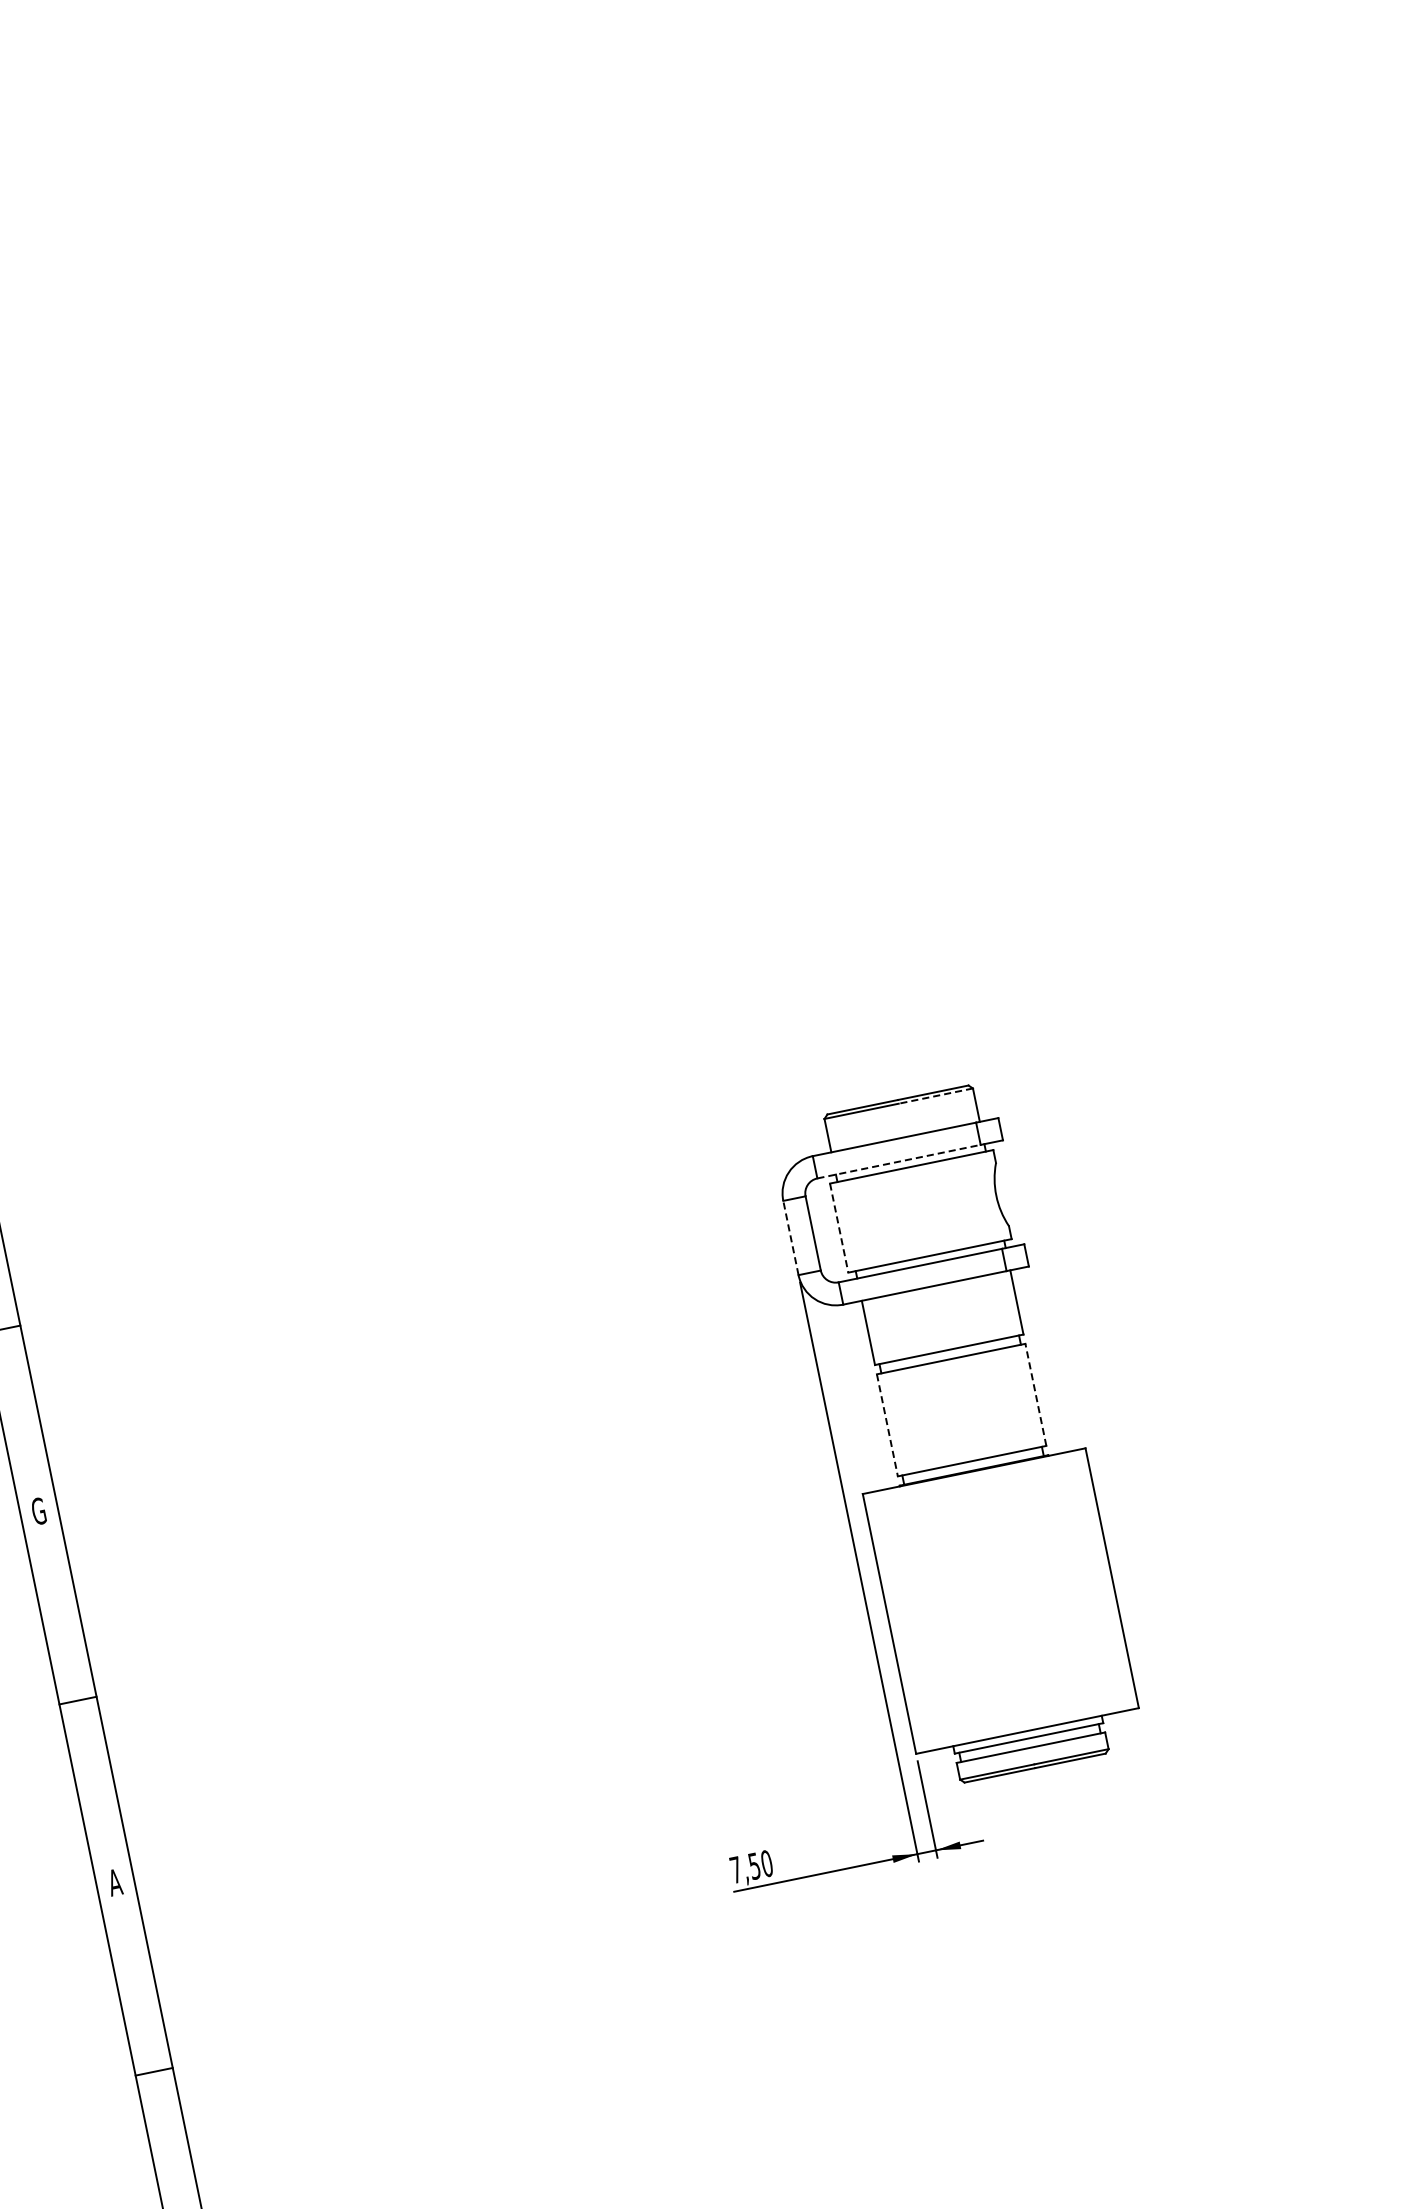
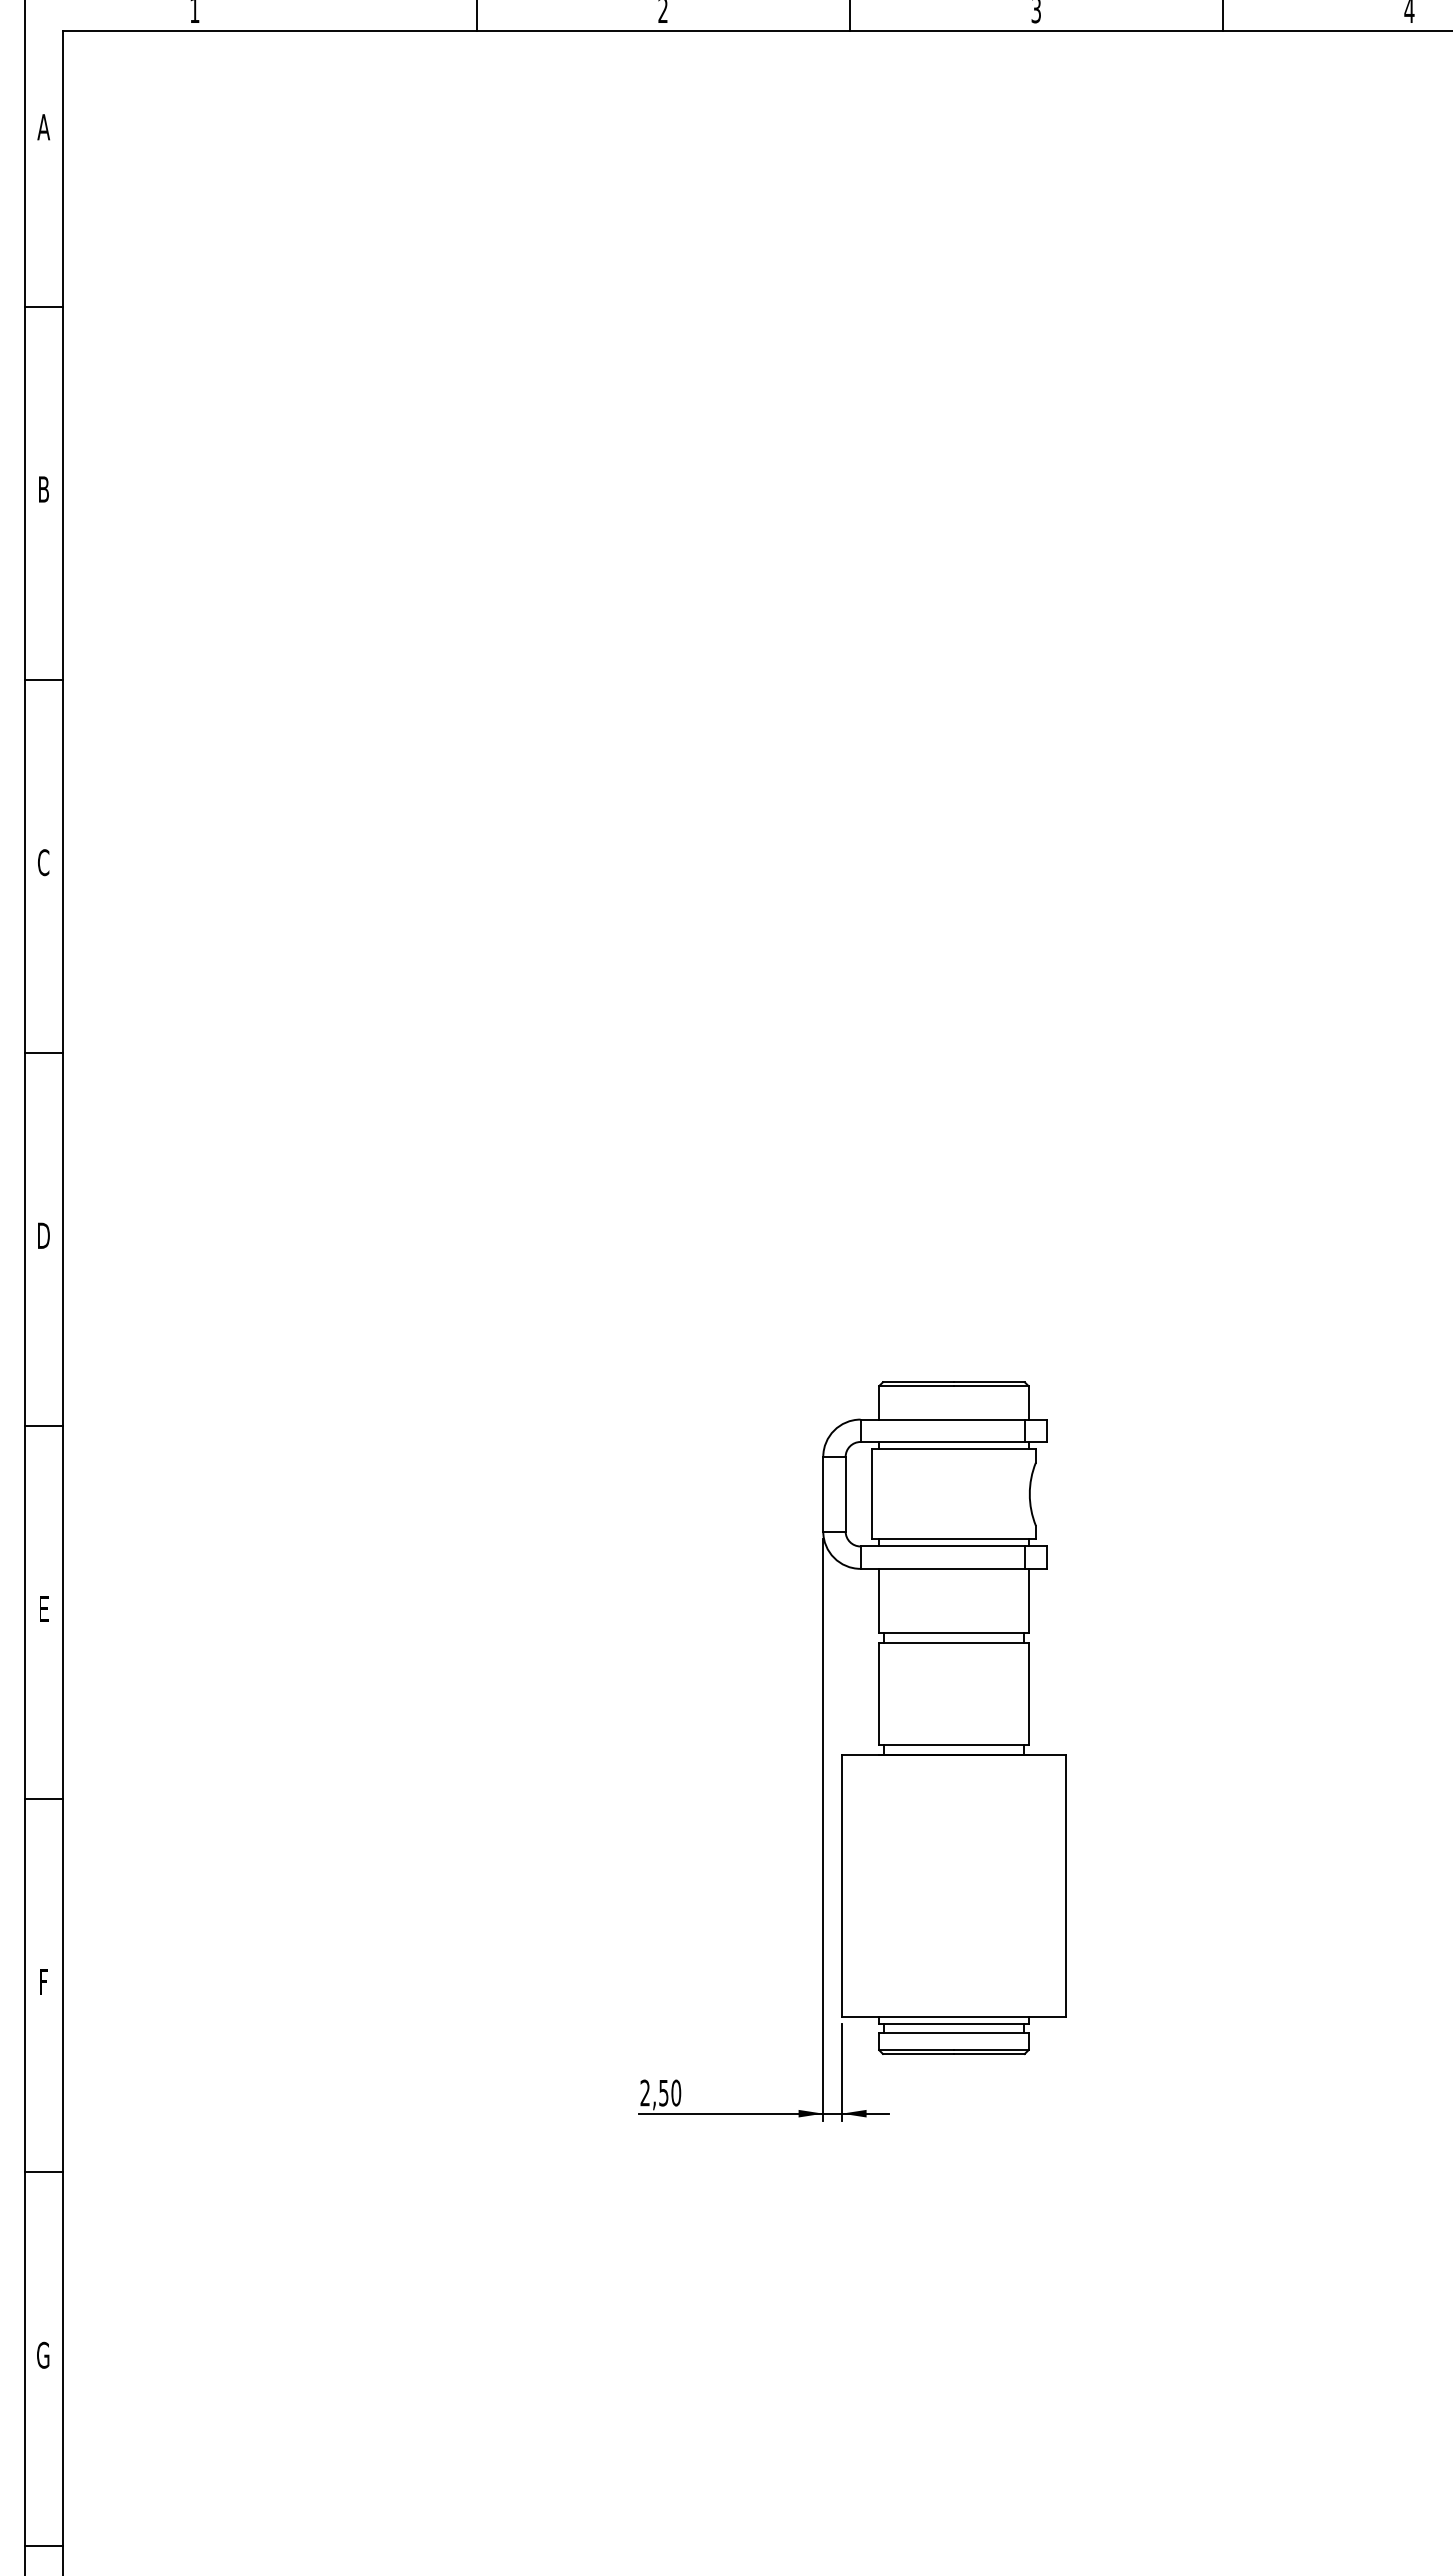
line: (935, 1096) -> (990, 1386), dashed -> solid
line: (899, 1161) -> (943, 1441), dashed -> solid
line: (838, 1228) -> (871, 1494), dashed -> solid
line: (791, 1237) -> (823, 1493), dashed -> solid
line: (1035, 1394) -> (1028, 1693), dashed -> solid
line: (887, 1425) -> (879, 1694), dashed -> solid
text: (38, 1510) -> (43, 1608), G -> E
text: (735, 1869) -> (644, 2092), 7,50 -> 2,50
text: (115, 1882) -> (43, 1982), A -> F

